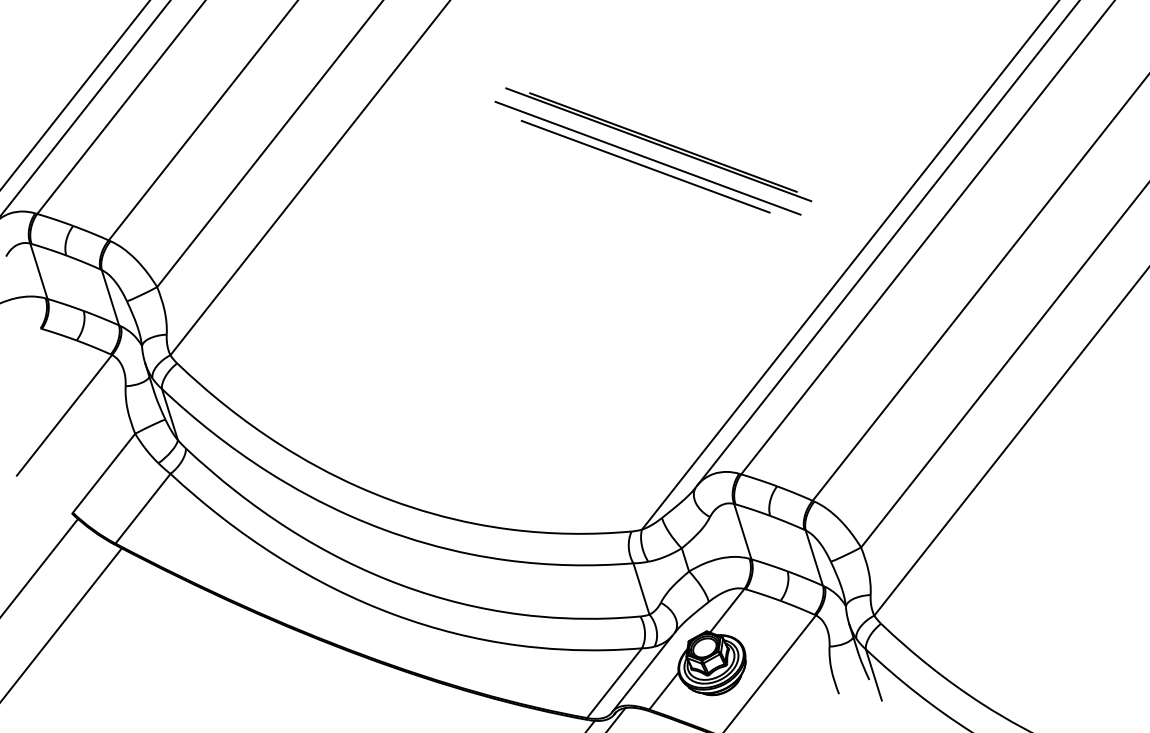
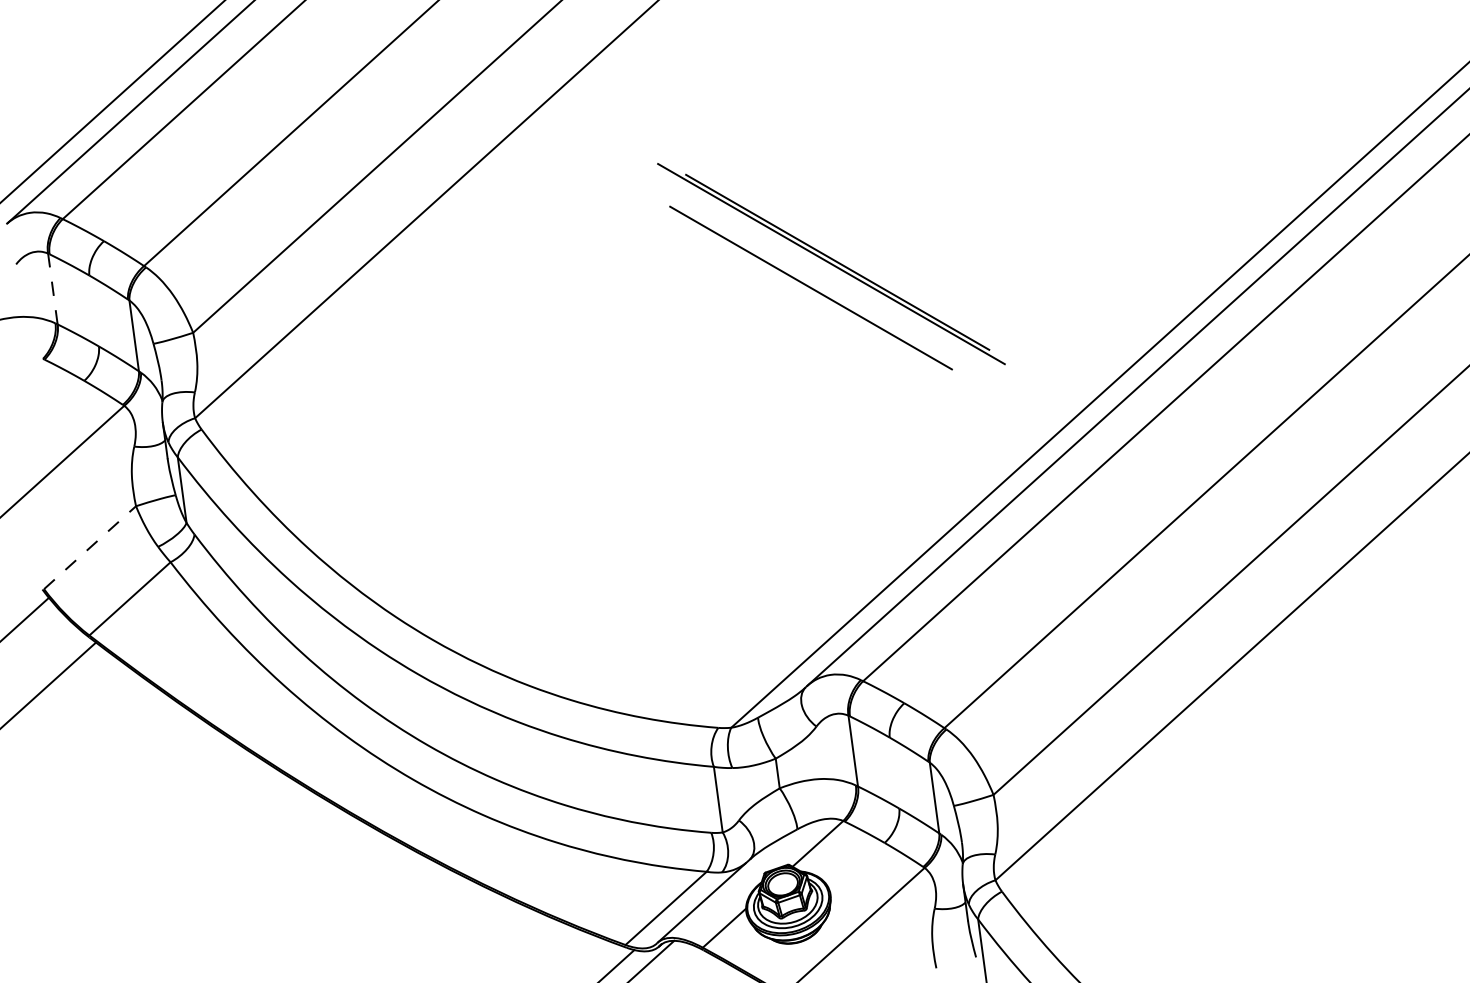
line: (647, 158) -> (815, 278), removed
line: (38, 271) -> (52, 289), solid -> dashed
line: (104, 473) -> (90, 547), solid -> dashed

